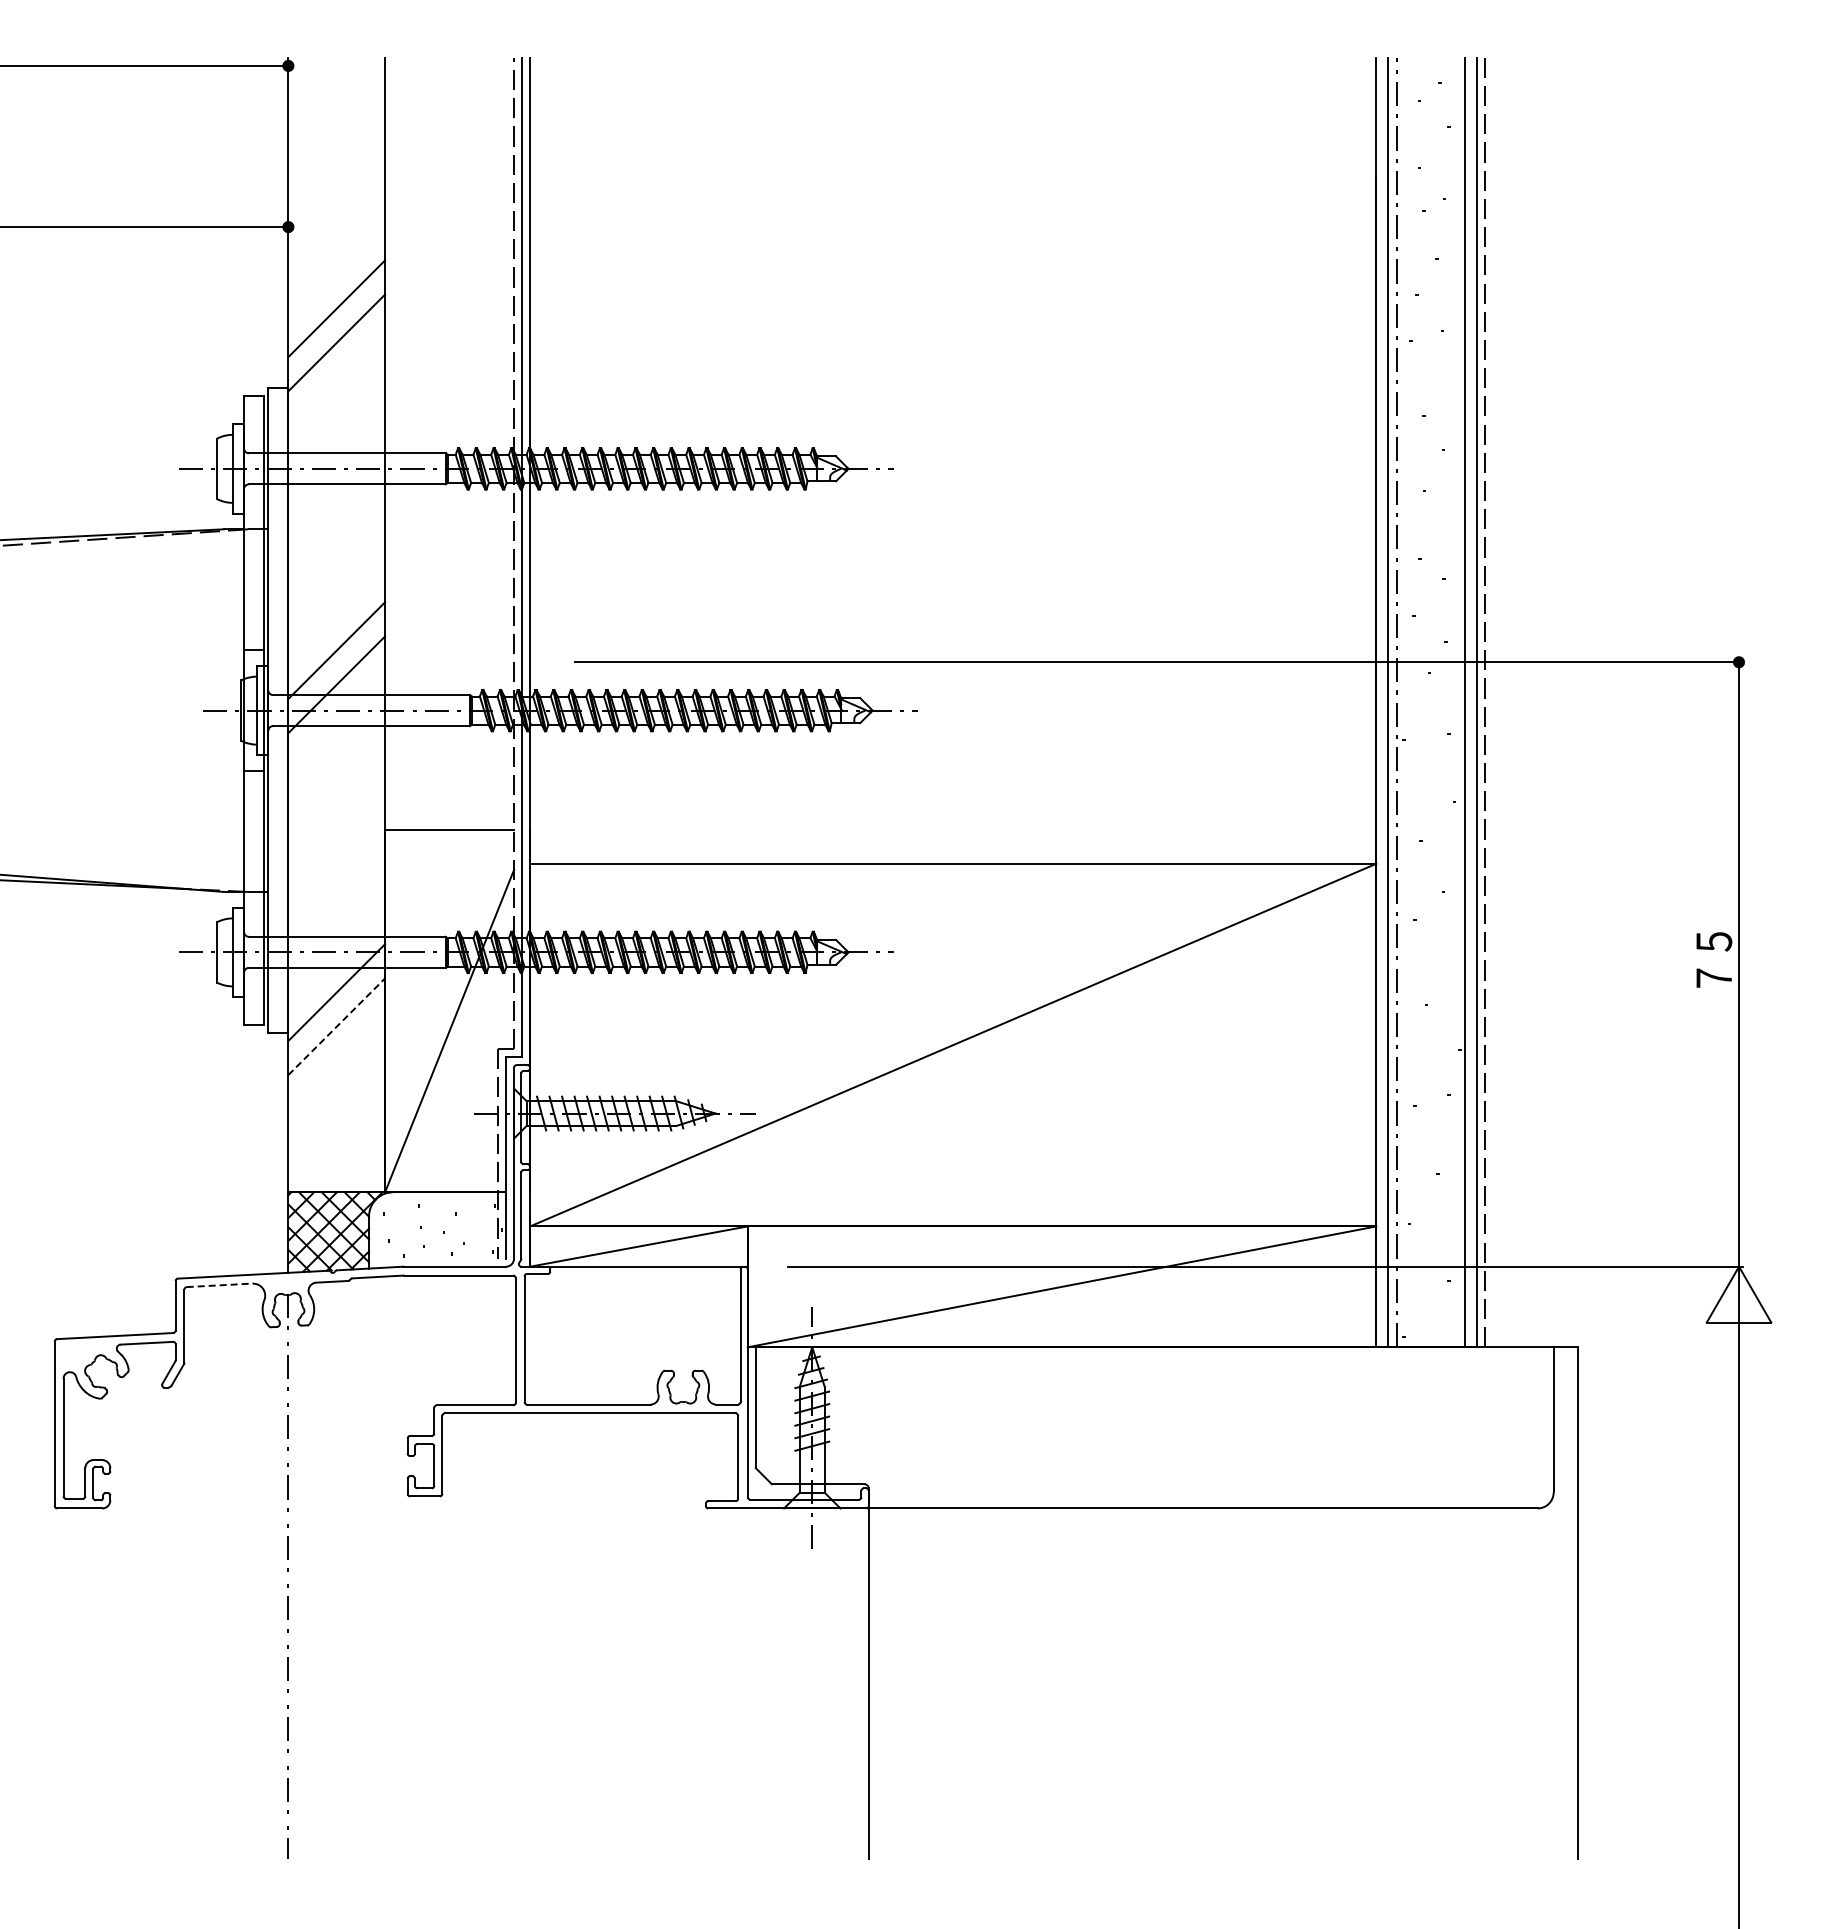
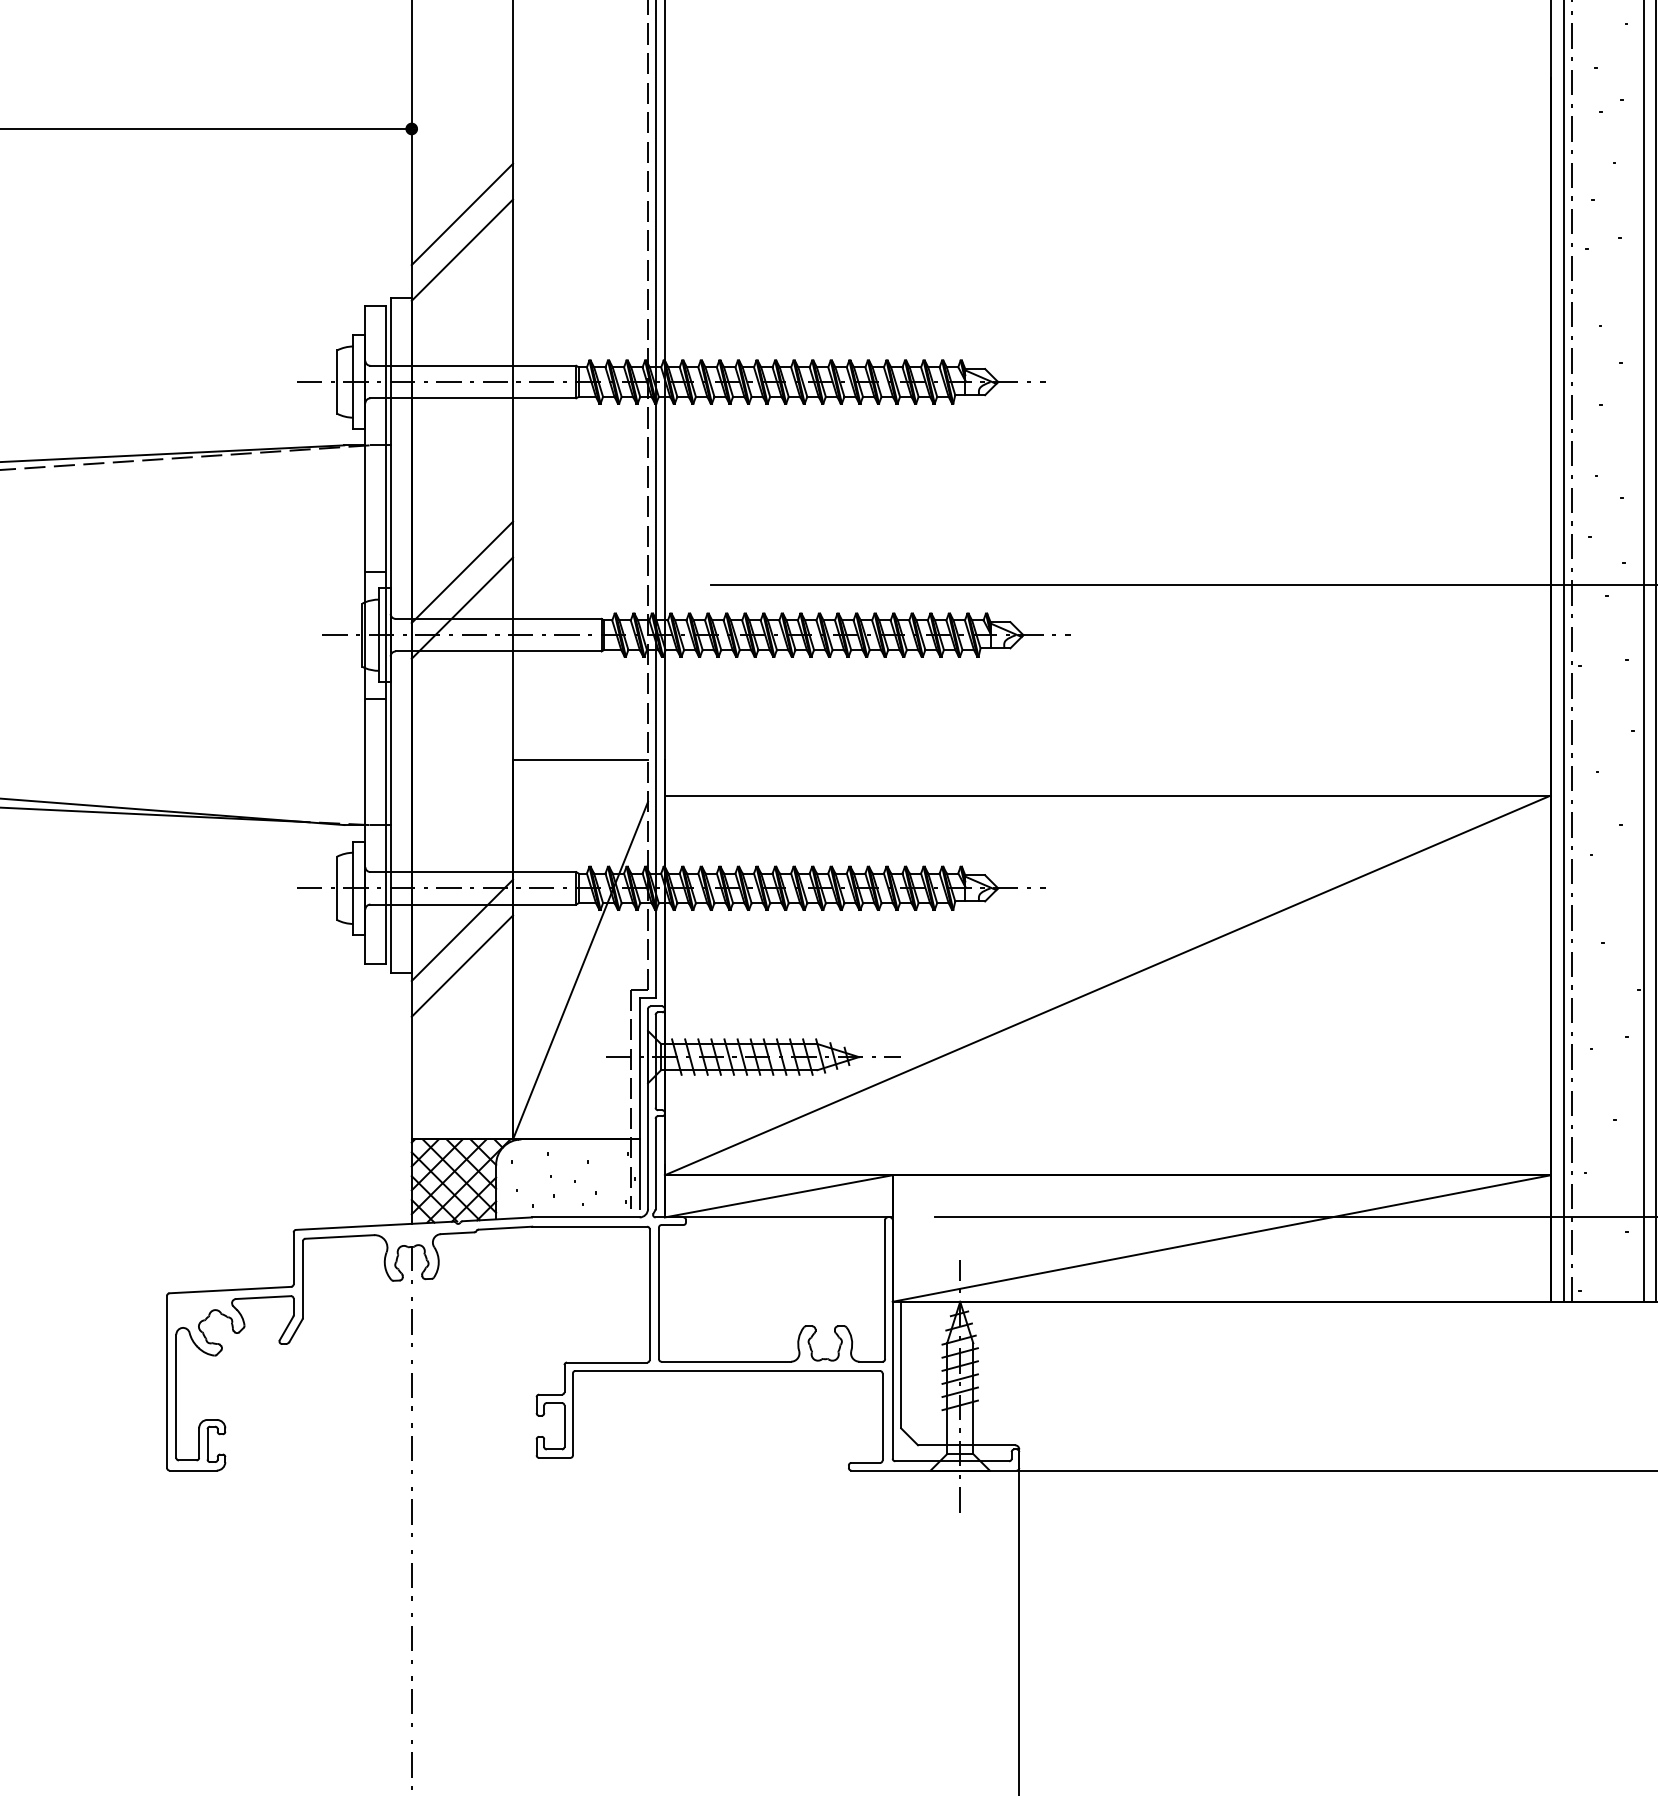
line: (337, 1026) -> (463, 965), dashed -> solid
line: (219, 1285) -> (339, 1237), dashed -> solid

